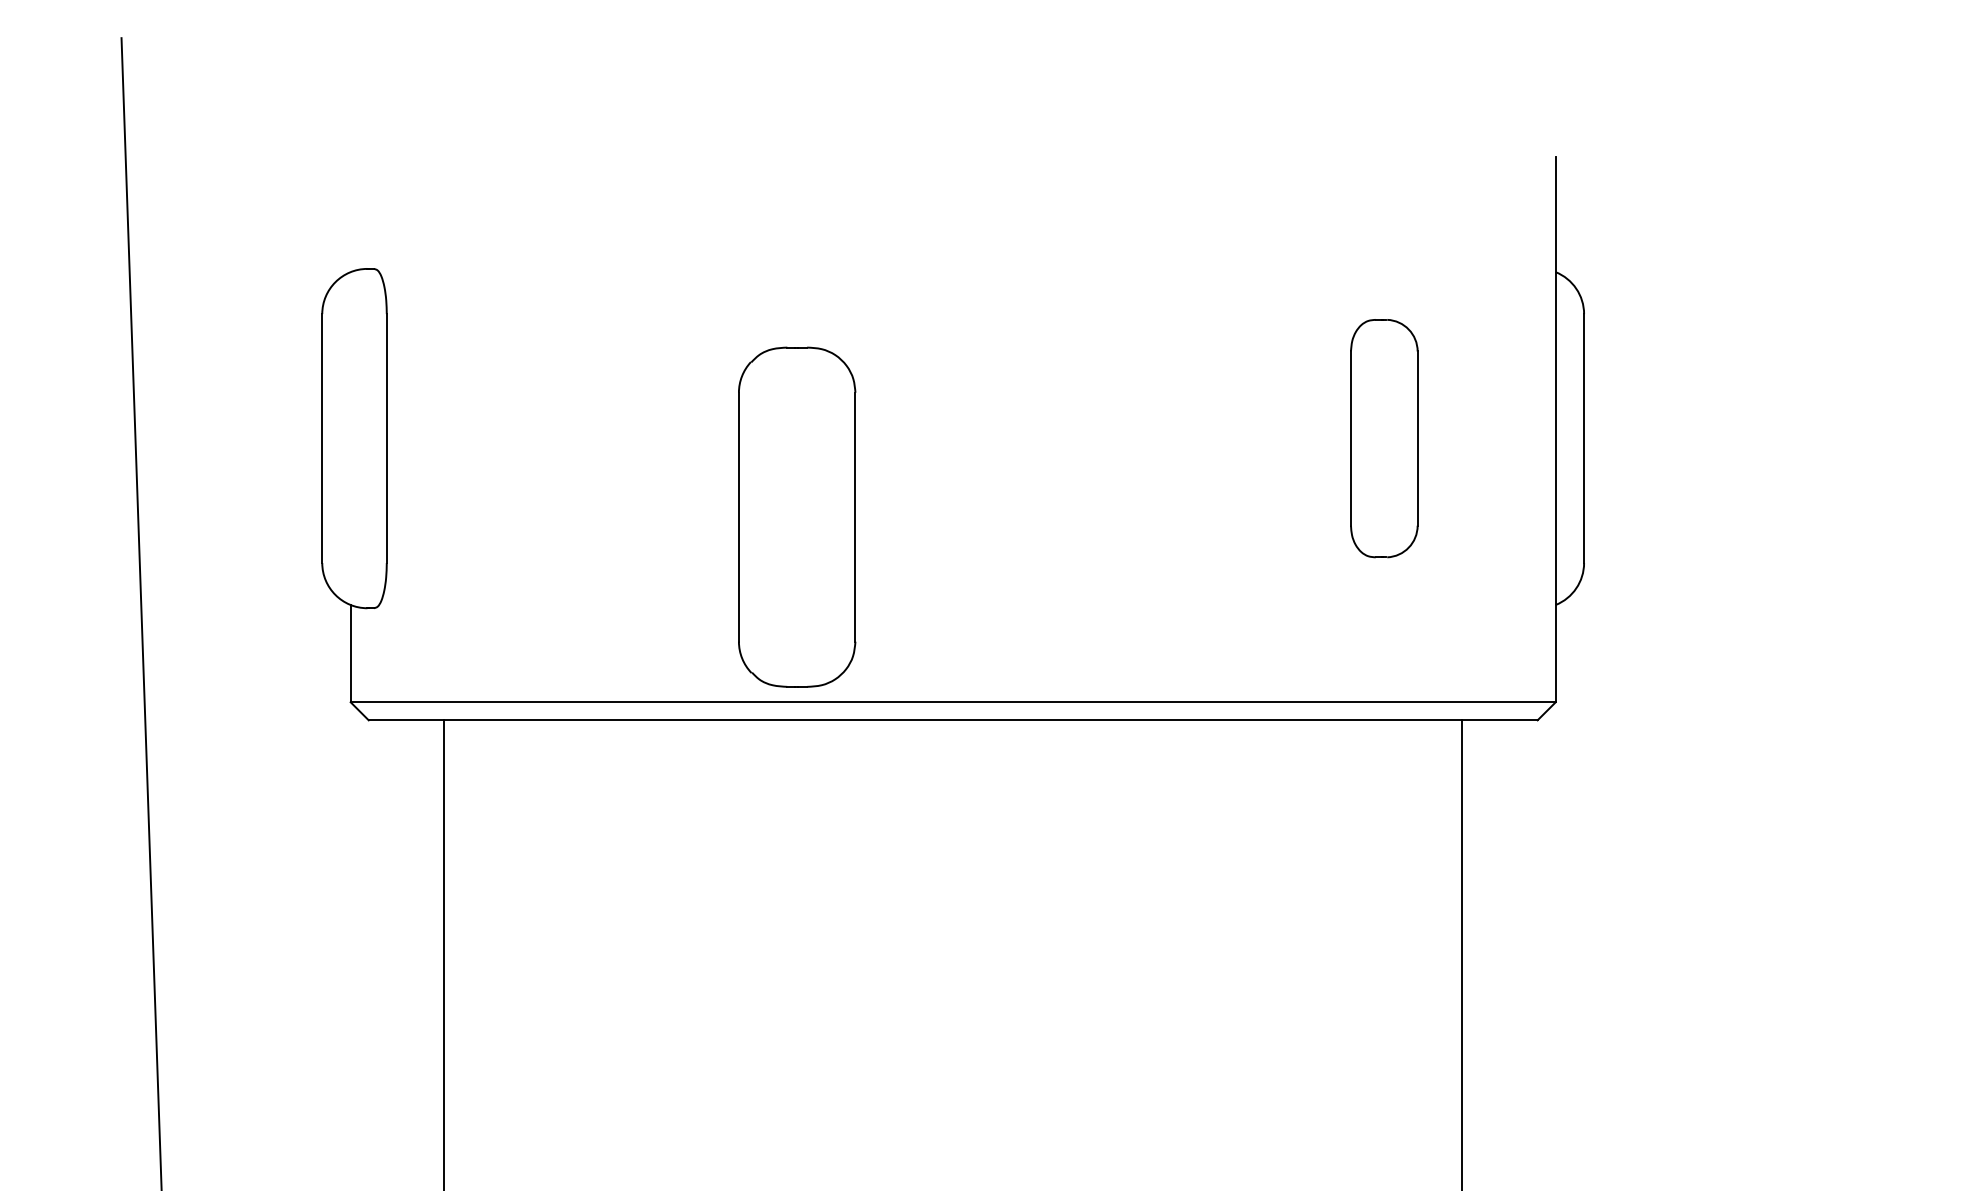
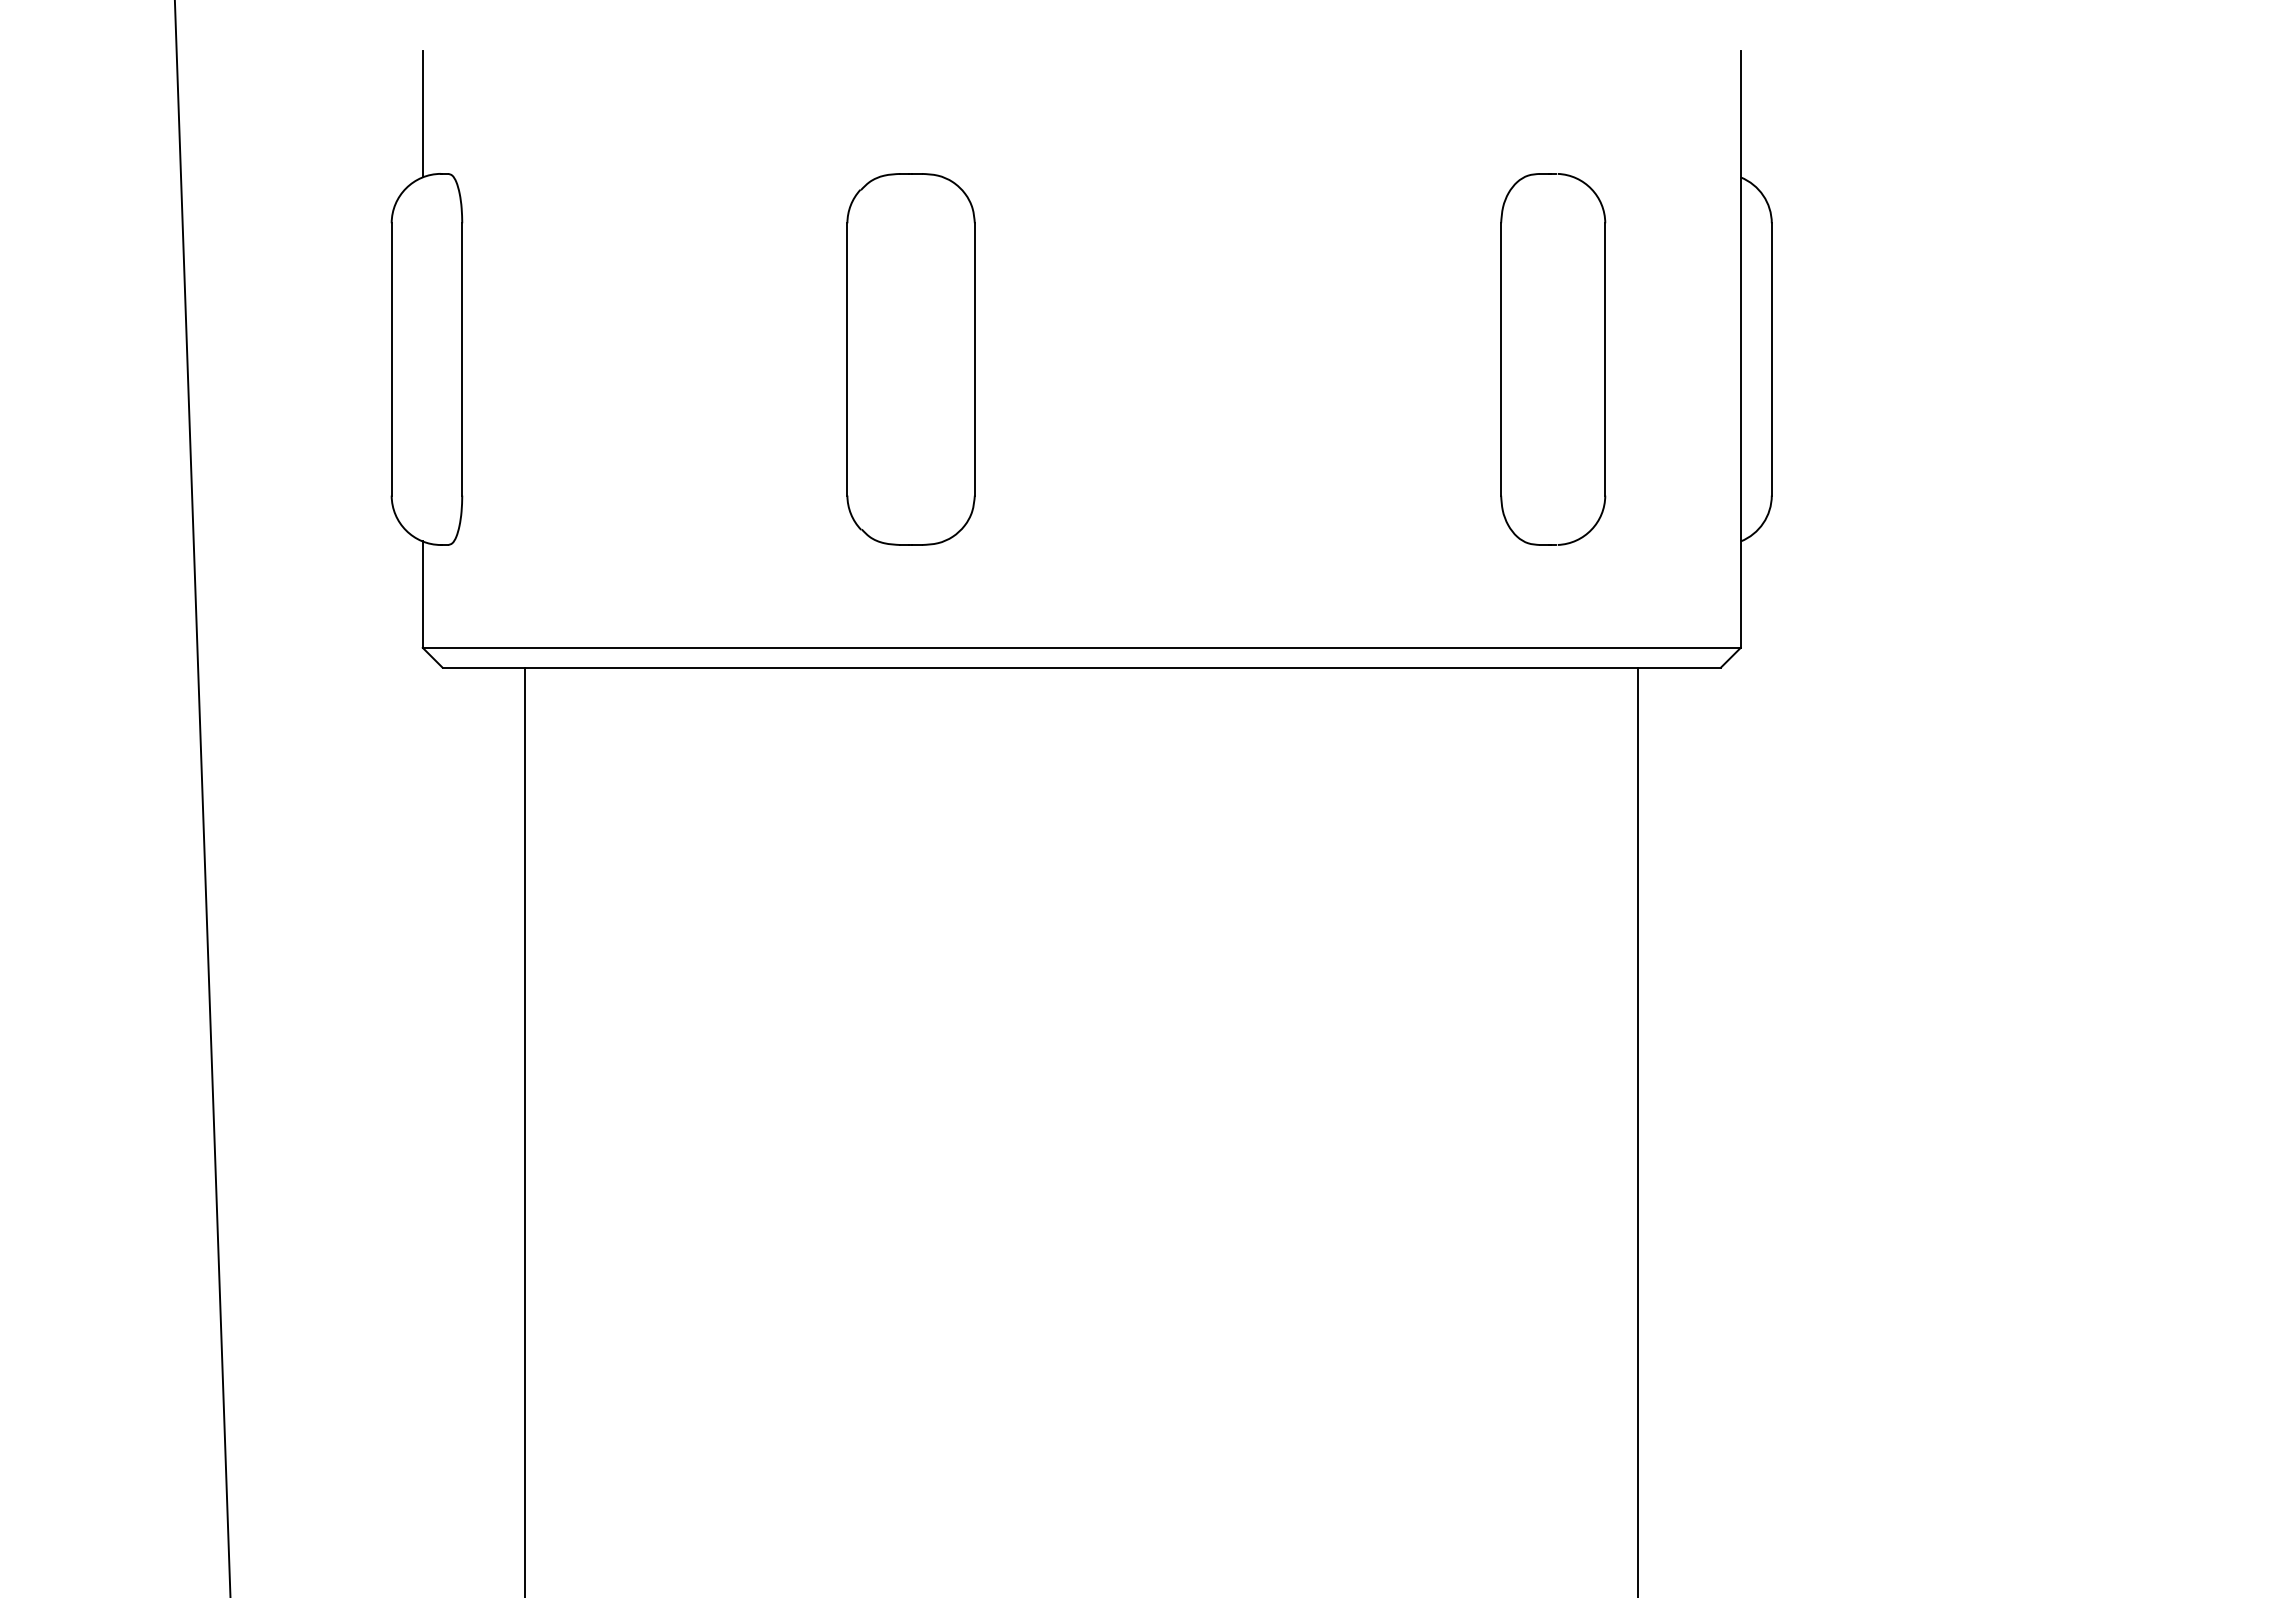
line: (350, 214) -> (422, 114), added
part: (1384, 438) -> (1553, 359), size x1.43
part: (796, 517) -> (910, 359), moved

